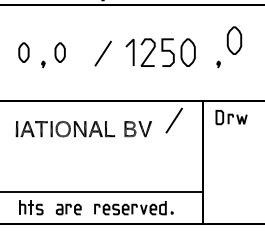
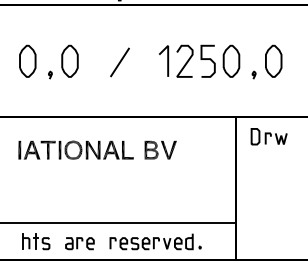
part: (234, 40) -> (273, 61), moved
part: (23, 52) -> (27, 61), size x1.43
part: (59, 52) -> (69, 61), size x1.43
part: (160, 52) -> (199, 61), moved
line: (173, 120) -> (201, 140), removed

